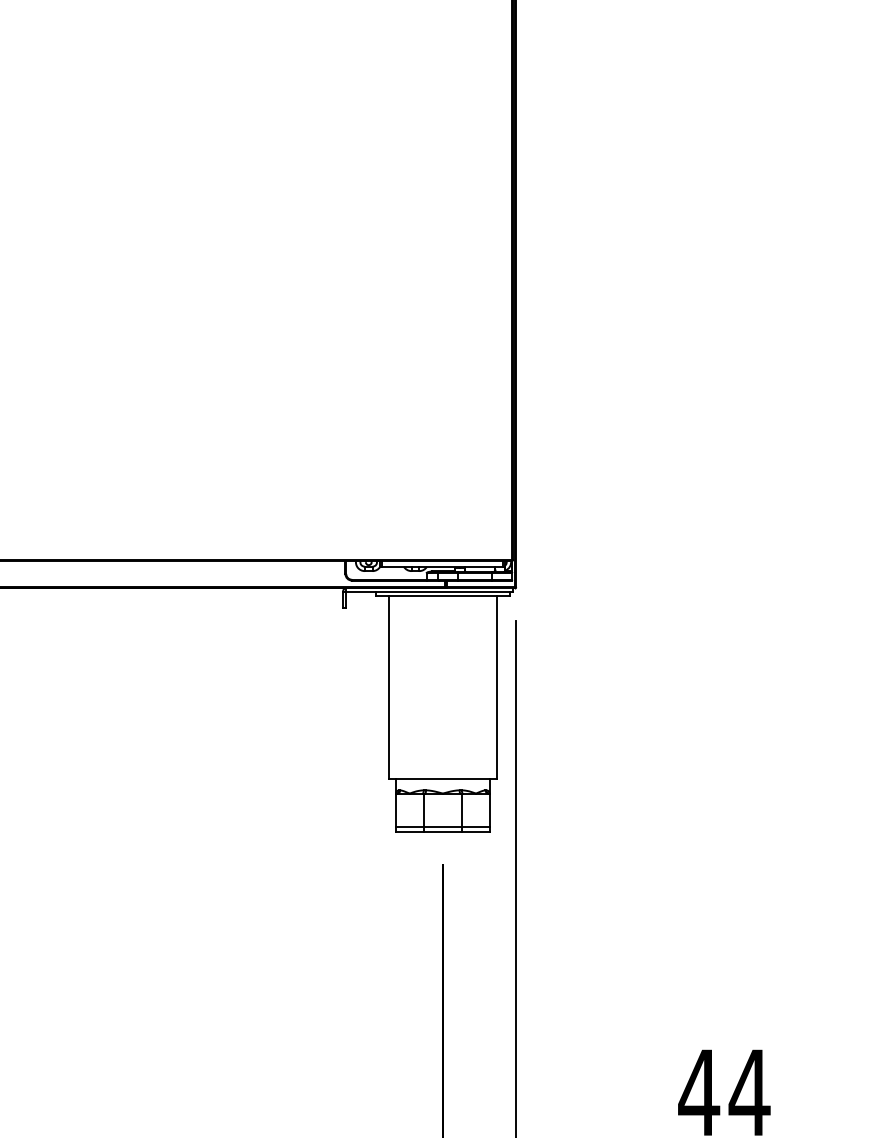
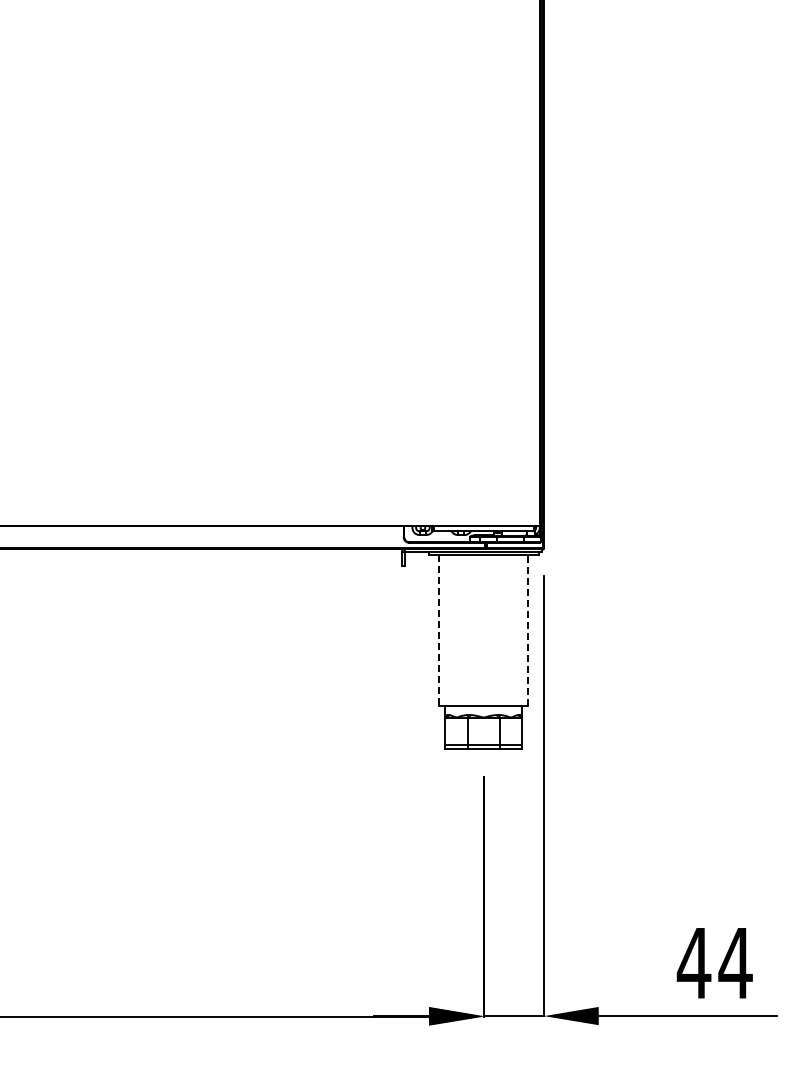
line: (497, 687) -> (528, 630), solid -> dashed
line: (388, 688) -> (439, 631), solid -> dashed

